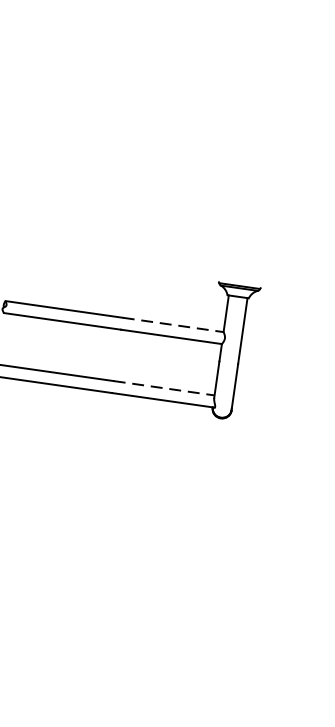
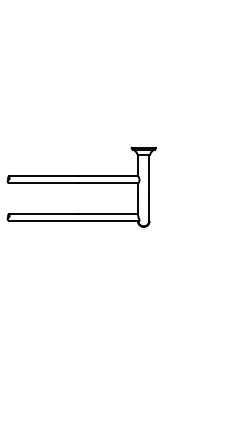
line: (173, 325) -> (108, 176), dashed -> solid
line: (164, 387) -> (108, 213), dashed -> solid

